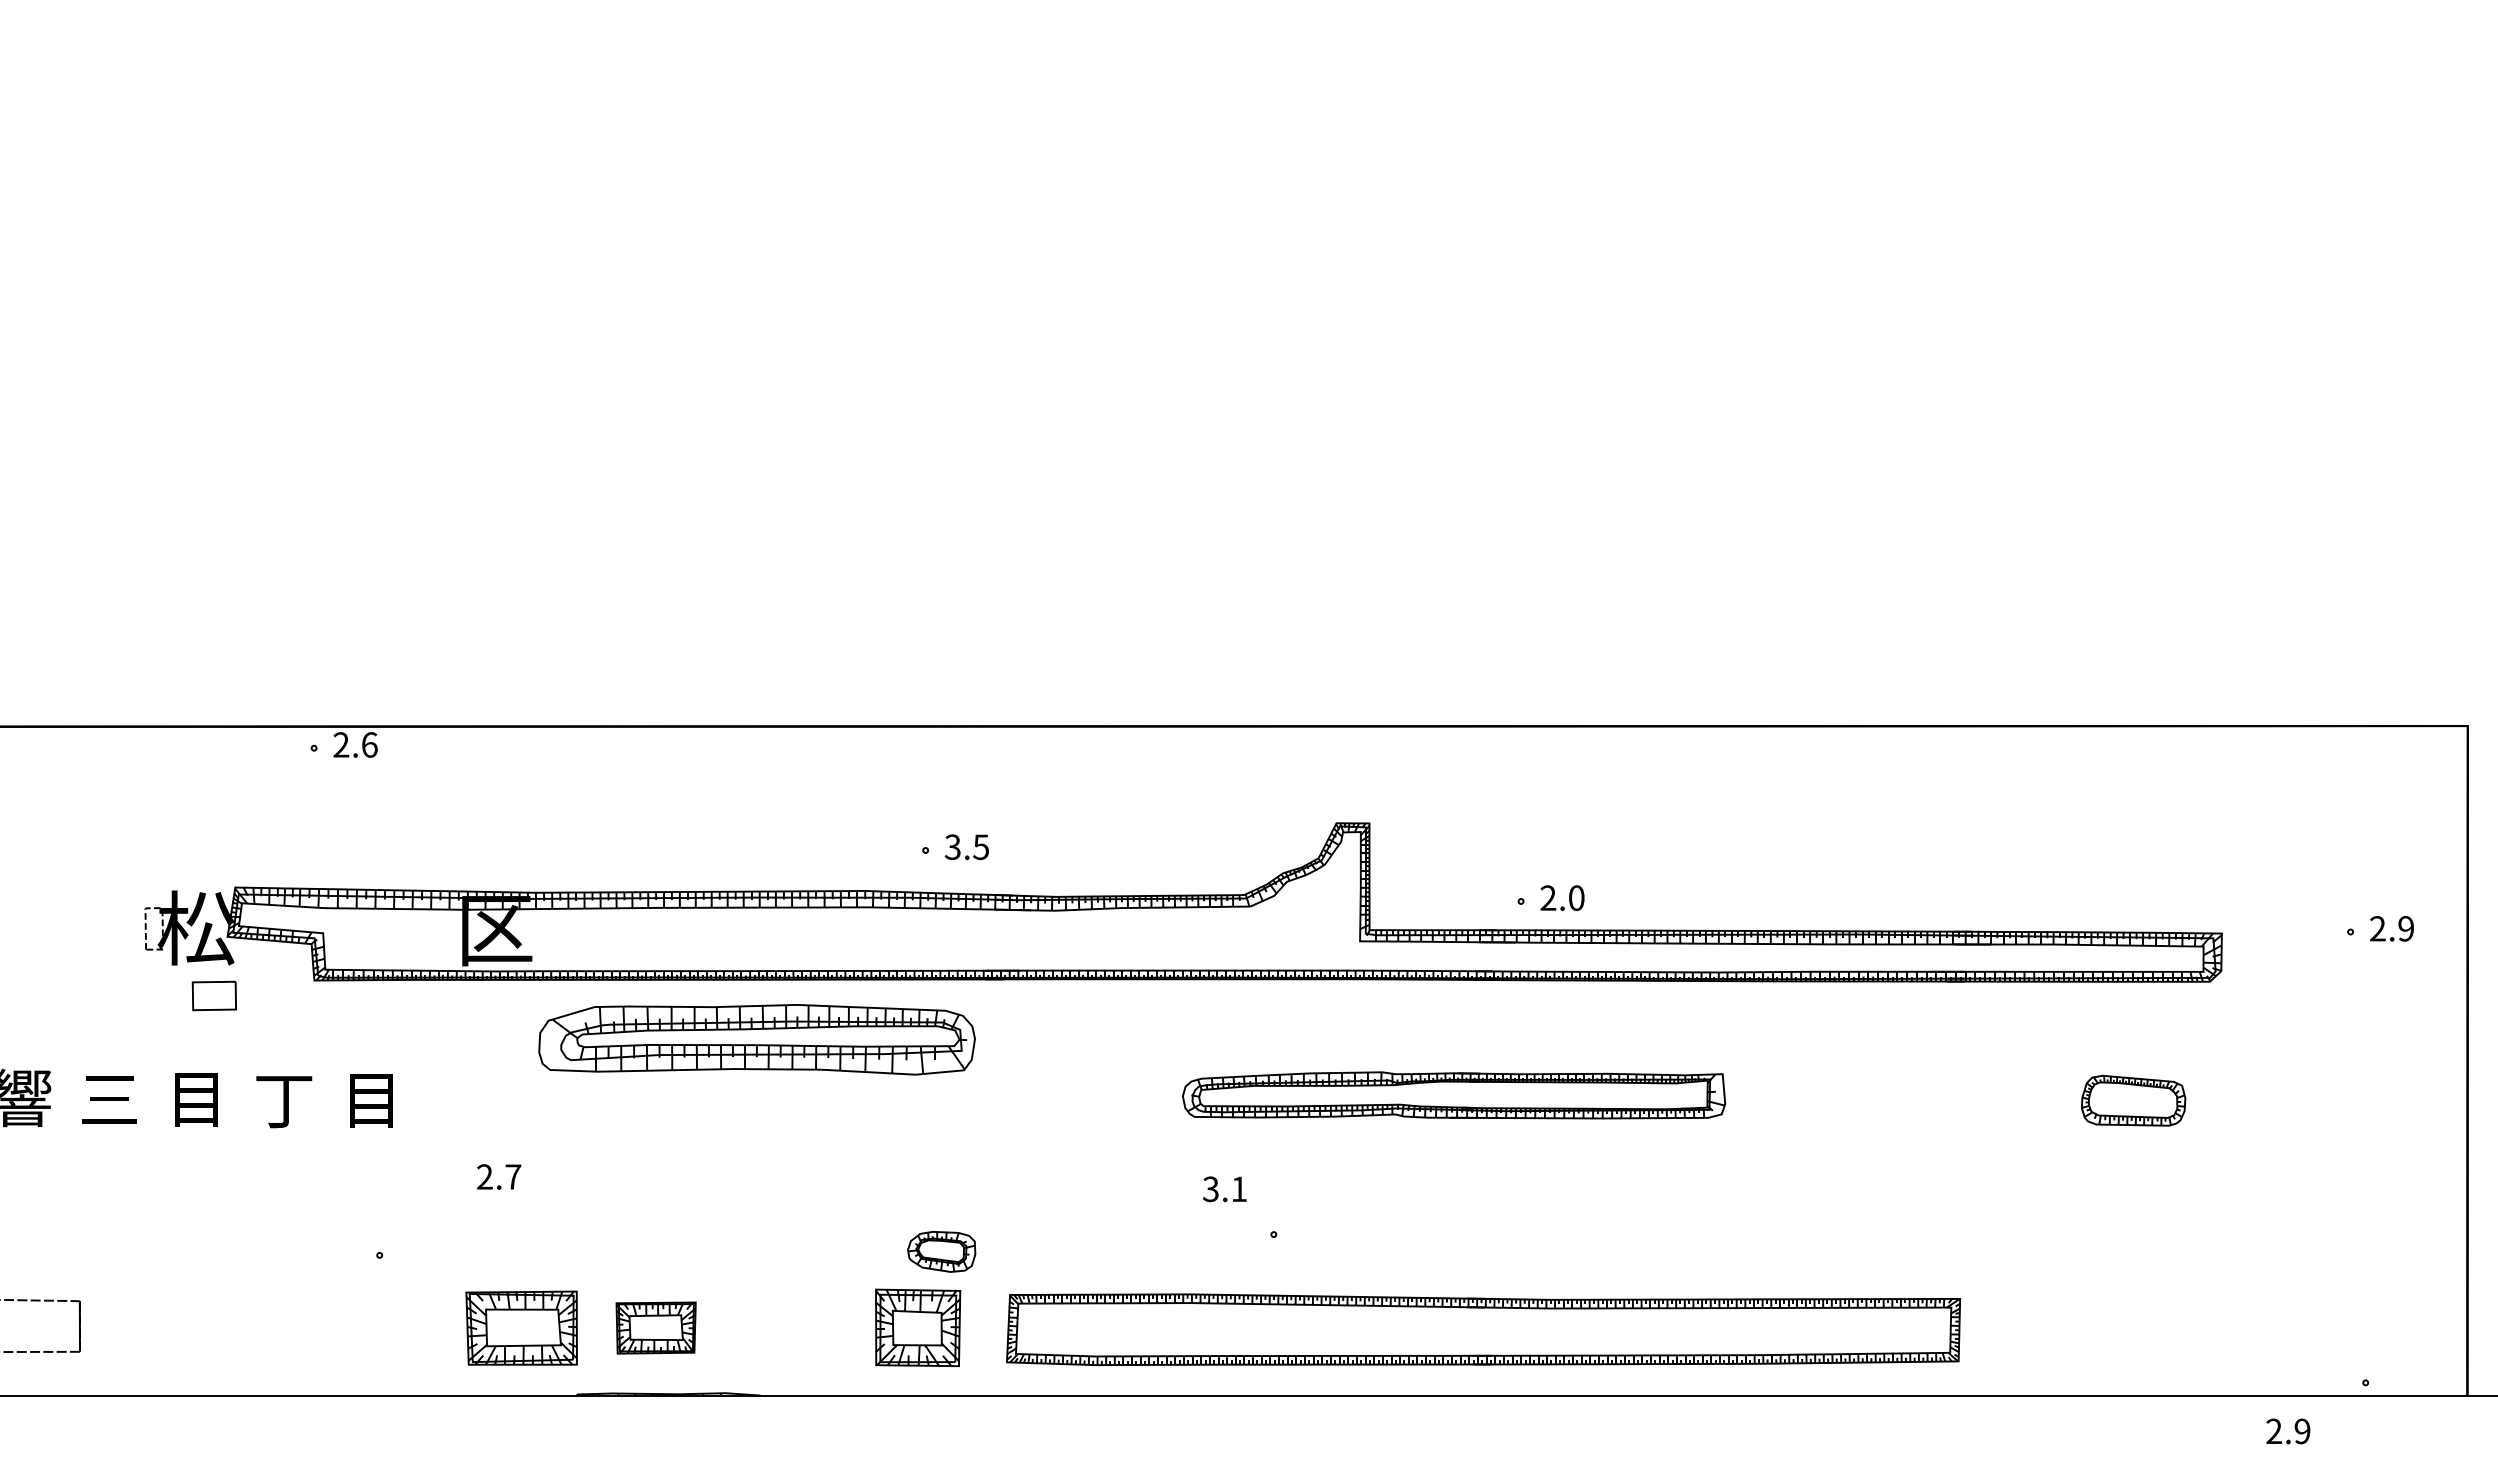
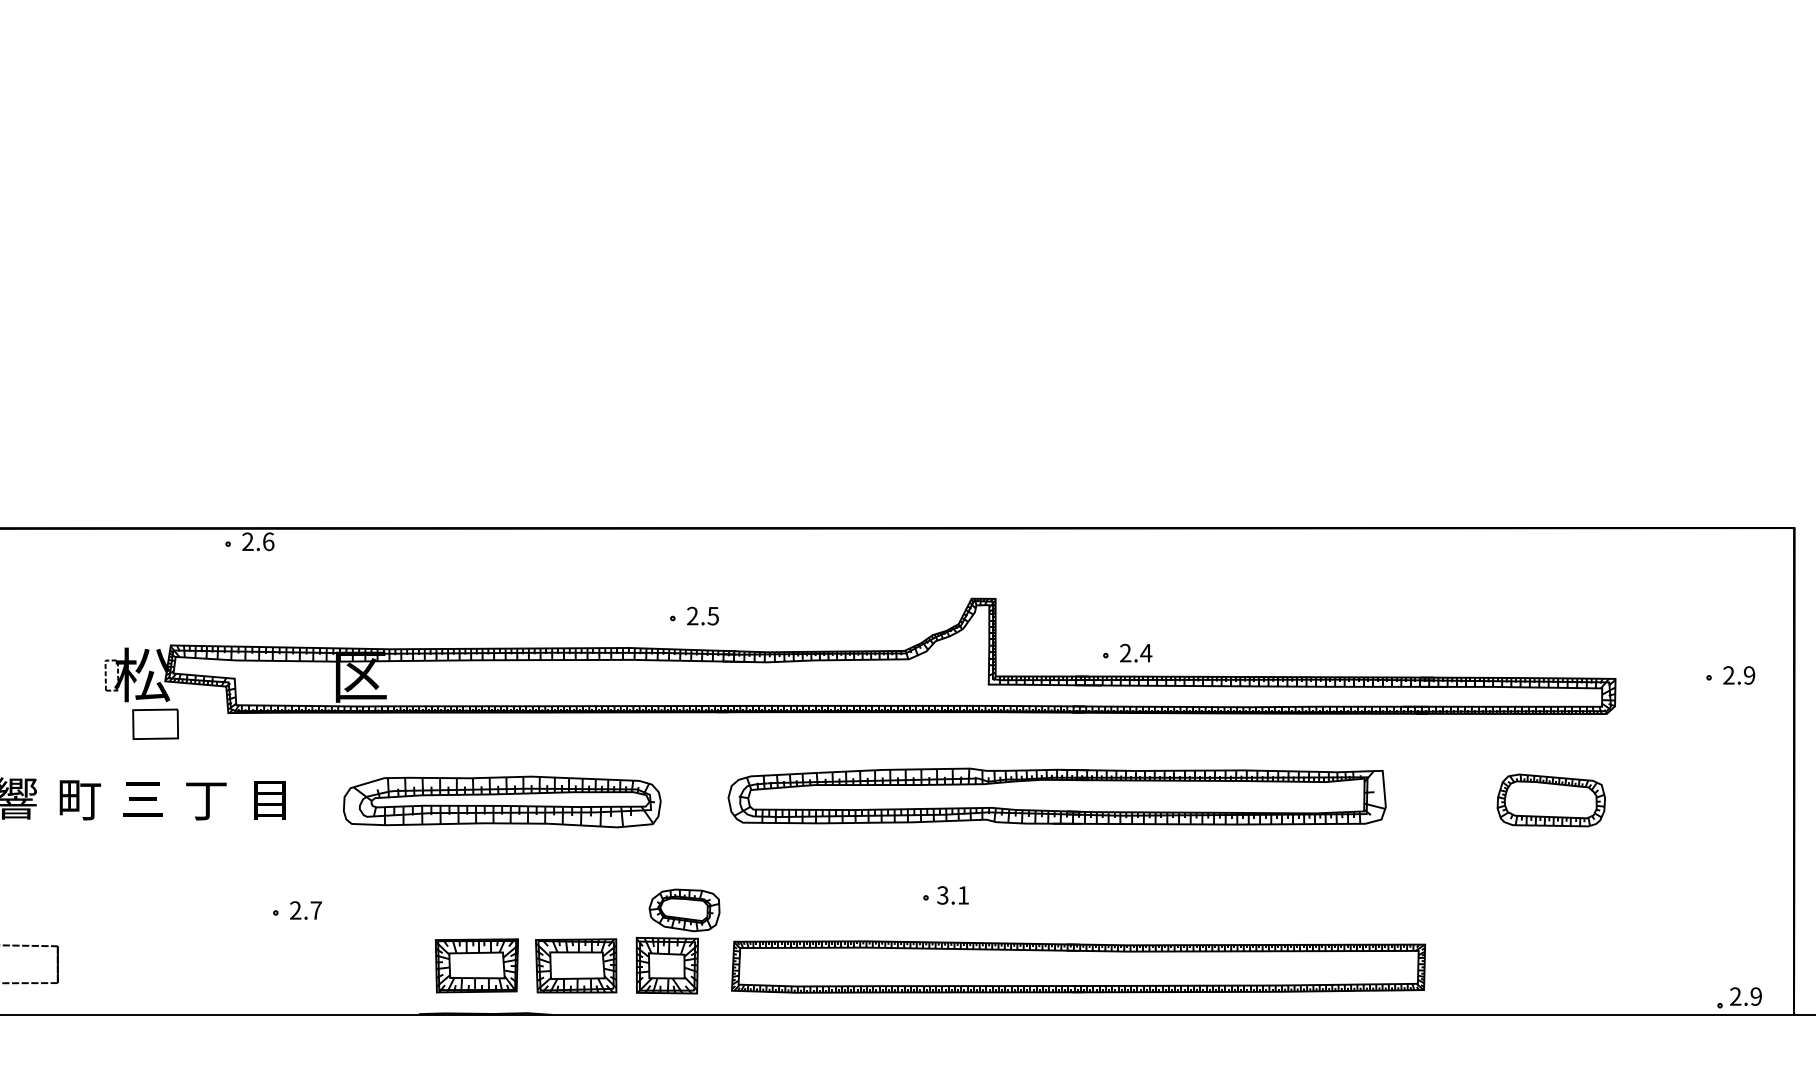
text: (952, 847) -> (692, 616), 3.5 -> 2.5
text: (1576, 897) -> (1146, 652), 2.0 -> 2.4
part: (214, 995) -> (155, 723), size x1.43
part: (756, 1039) -> (501, 801), moved
part: (1453, 1095) -> (1056, 796), size x1.67
text: (196, 1099) -> (142, 799), 目 -> 三
text: (110, 1100) -> (80, 800), 三 -> 町
part: (2133, 1100) -> (1551, 800), size x1.43
text: (499, 1176) -> (306, 910), moved
text: (1224, 1189) -> (952, 895), moved
part: (941, 1251) -> (684, 910), size x1.43
part: (521, 1327) -> (576, 965), moved
part: (655, 1327) -> (476, 965), size x1.43
text: (2288, 1431) -> (1746, 996), moved

